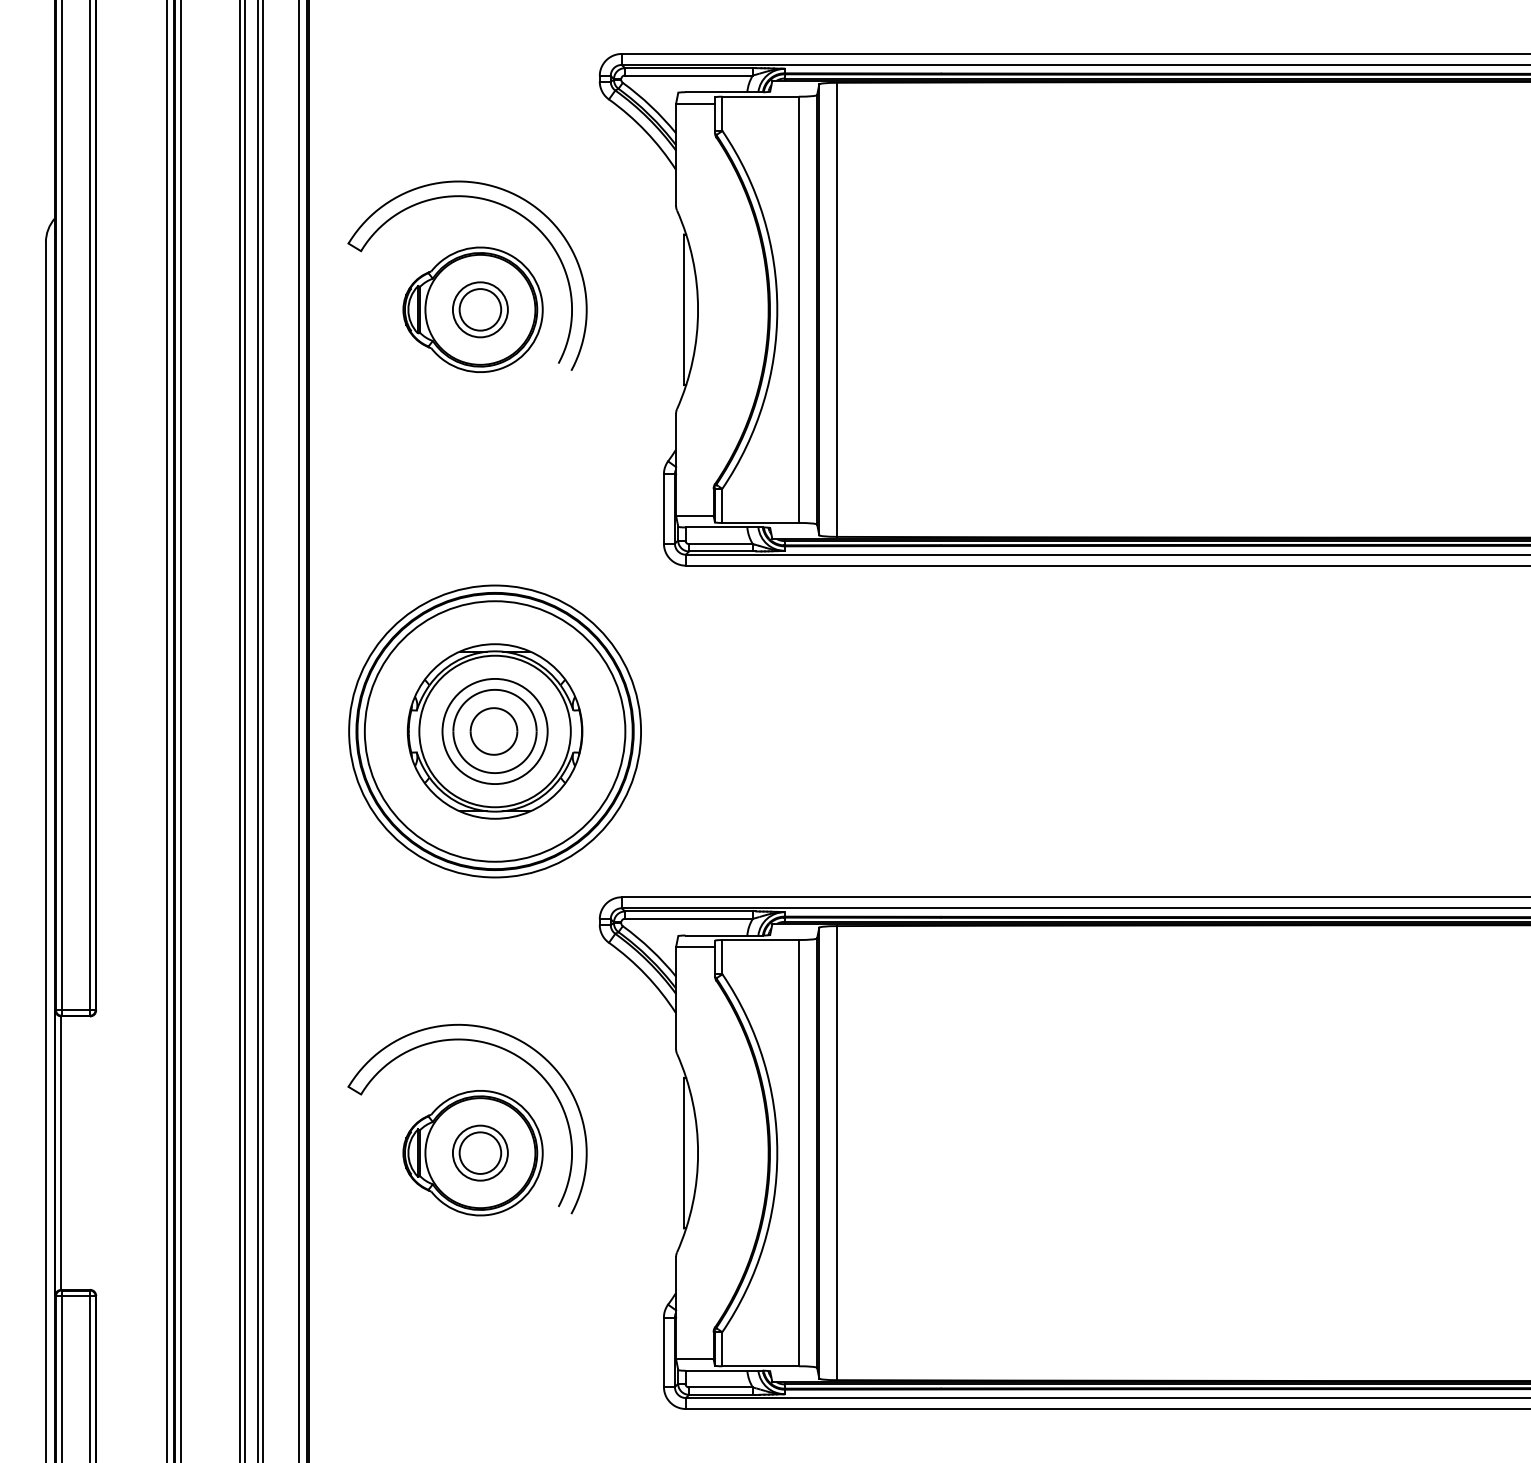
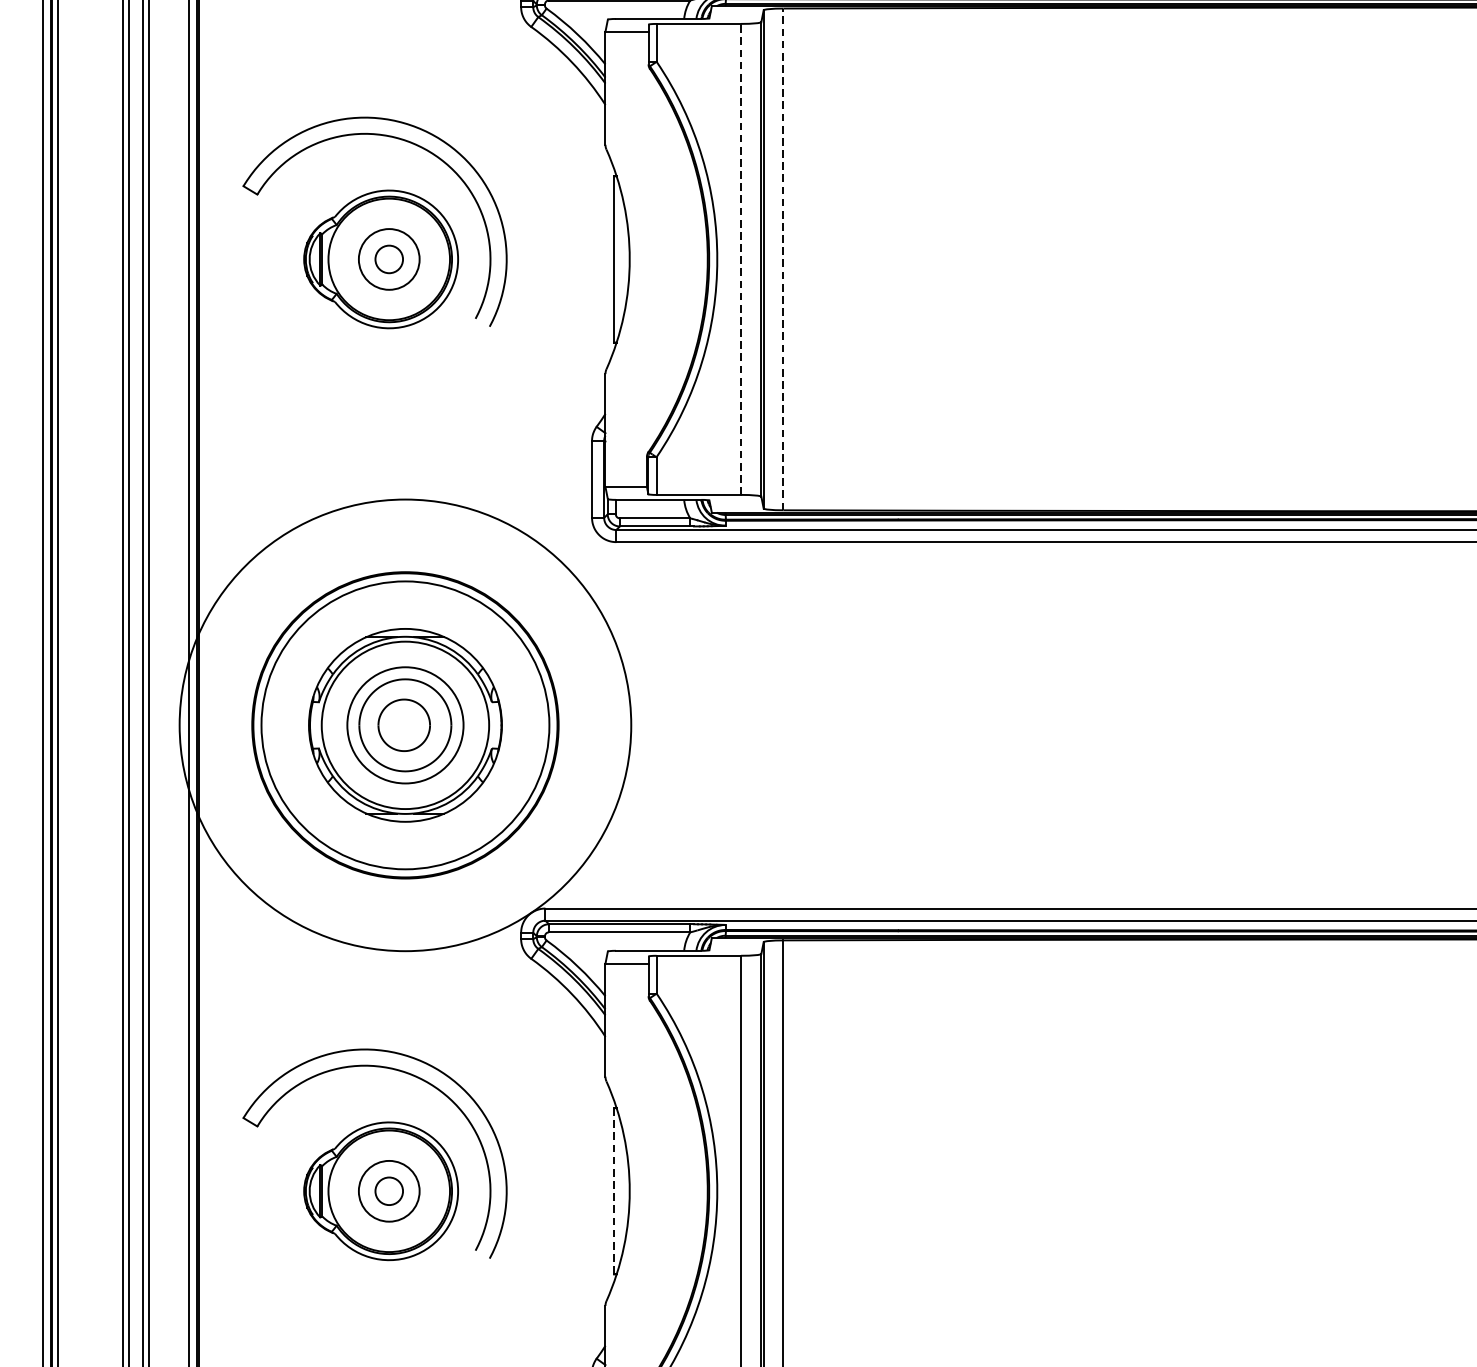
circle: (480, 309) -> (389, 259), size x0.6
line: (798, 309) -> (740, 259), solid -> dashed
line: (837, 309) -> (783, 259), solid -> dashed
circle: (495, 731) -> (405, 725), size x1.4
circle: (480, 1152) -> (389, 1190), size x0.6
line: (683, 1153) -> (613, 1191), solid -> dashed

